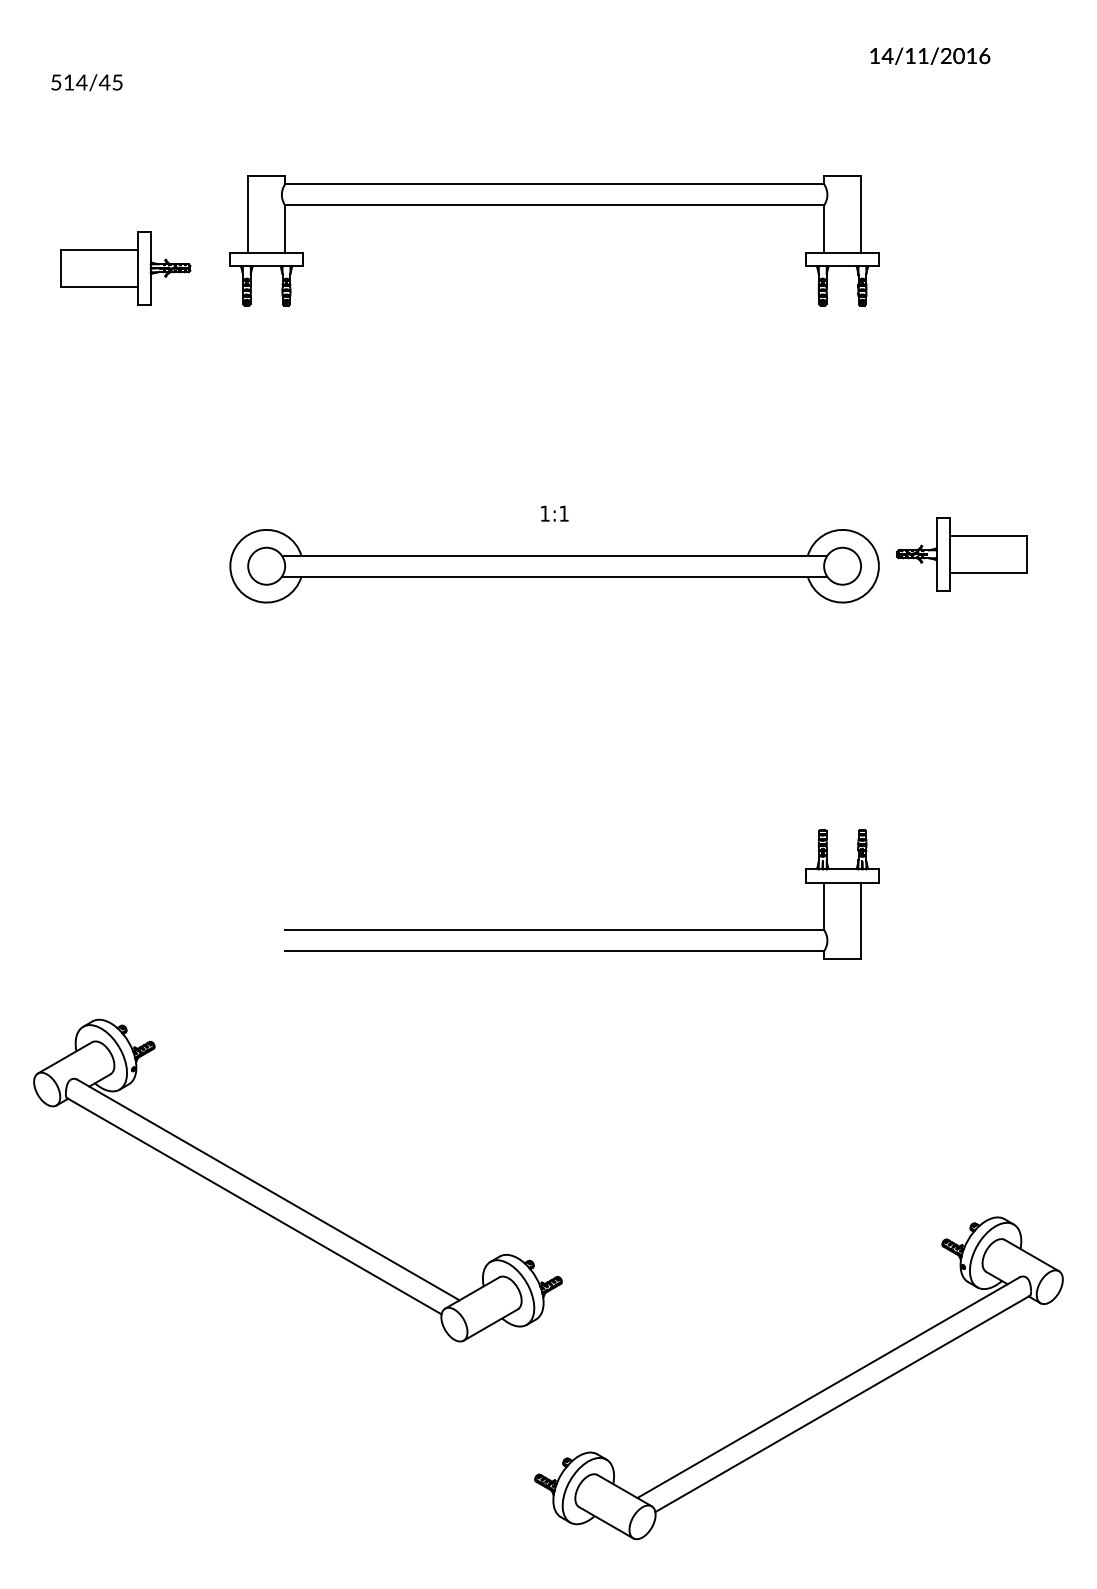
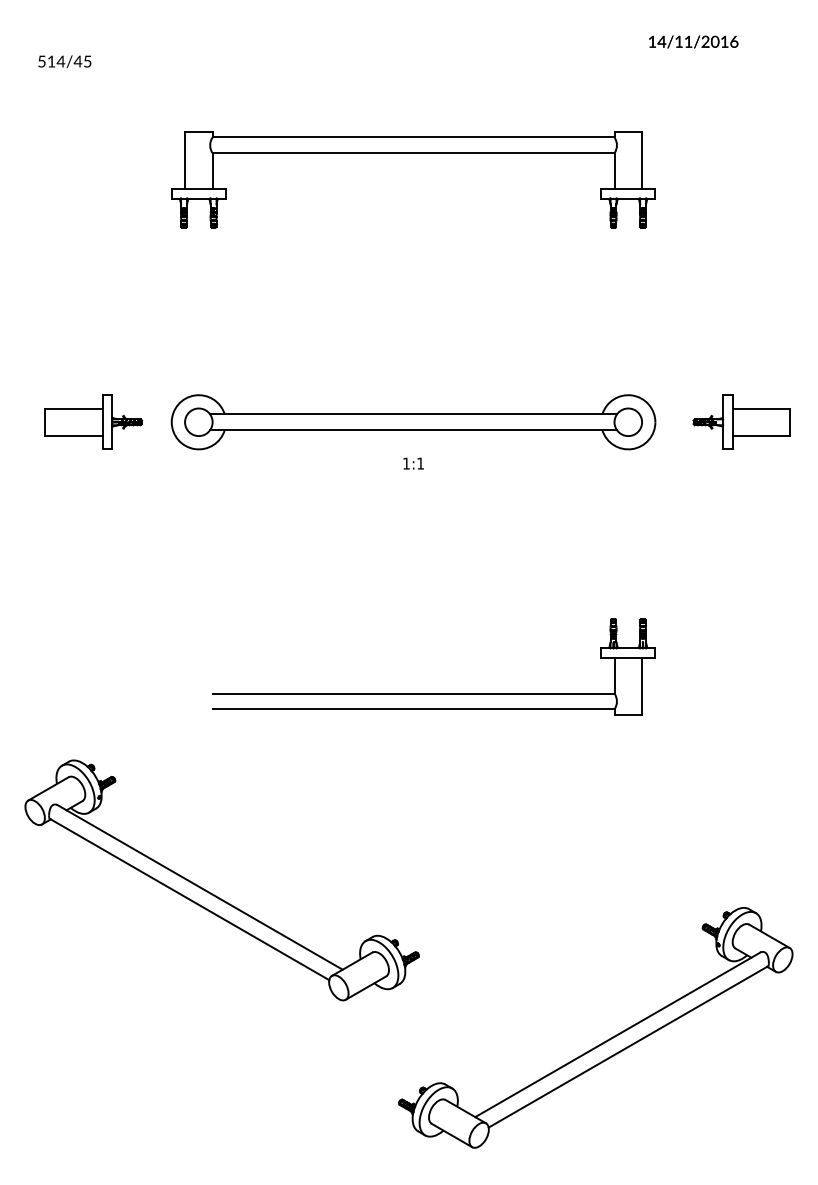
part: (125, 268) -> (93, 422), moved
text: (554, 513) -> (413, 463), moved
part: (961, 554) -> (741, 422), moved

